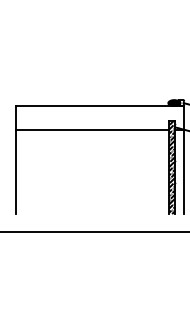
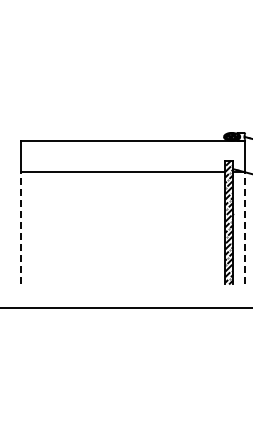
line: (16, 171) -> (21, 227), solid -> dashed
line: (184, 171) -> (245, 227), solid -> dashed

